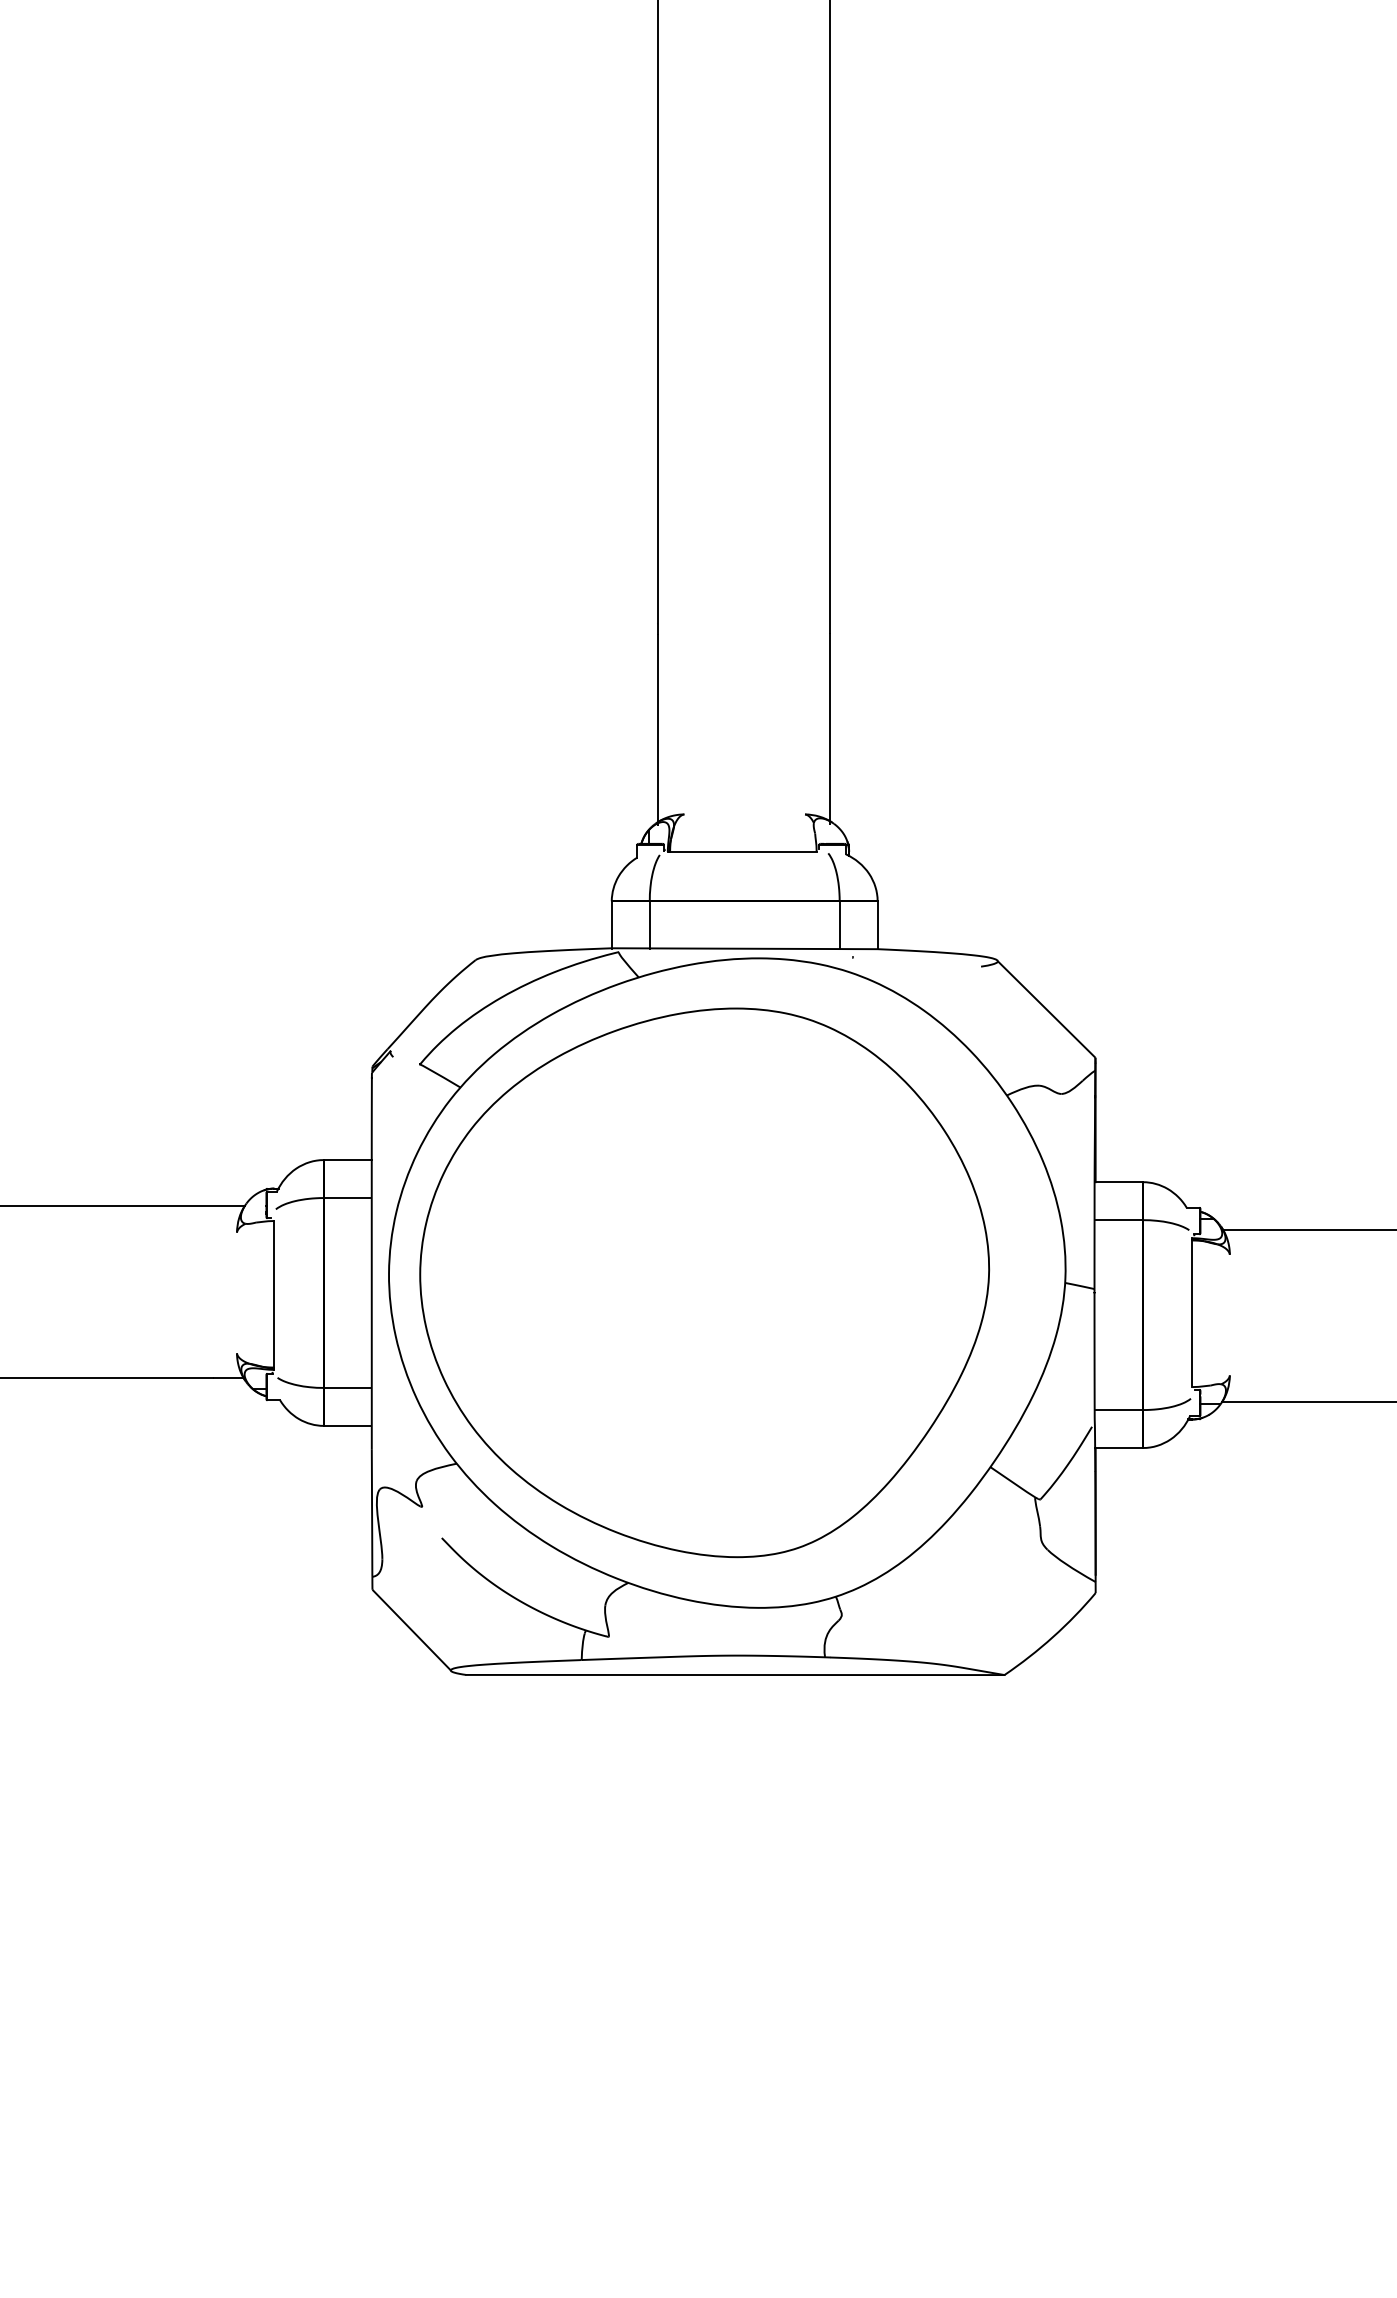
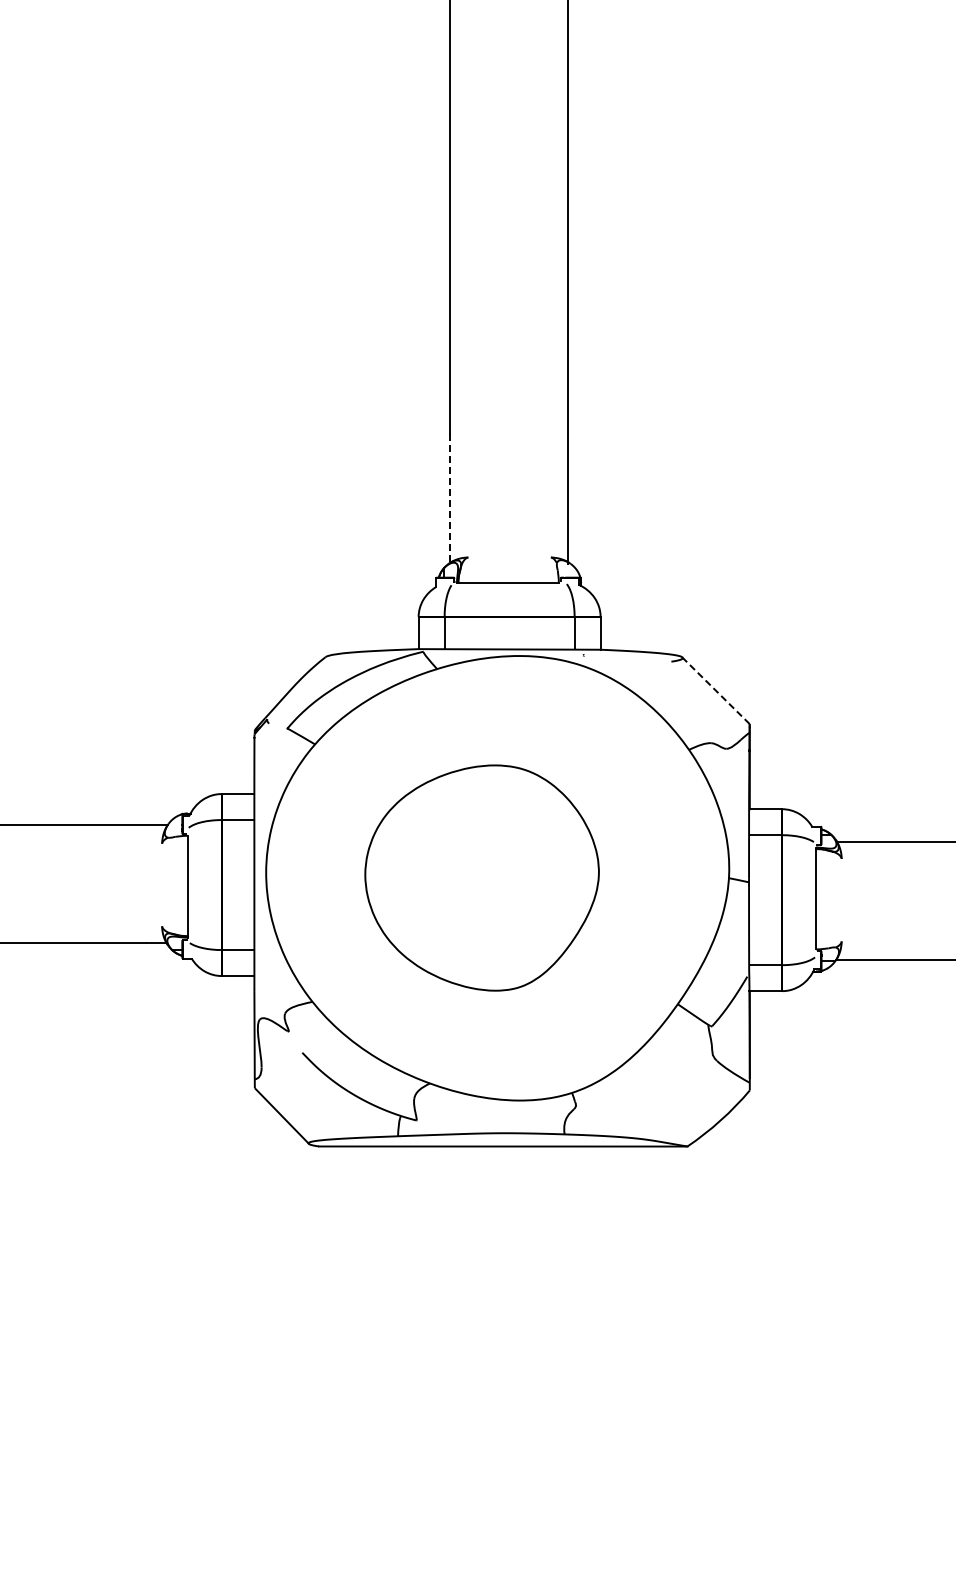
line: (658, 729) -> (450, 499), solid -> dashed
line: (1046, 1010) -> (716, 691), solid -> dashed
part: (703, 1281) -> (481, 877), size x0.6

